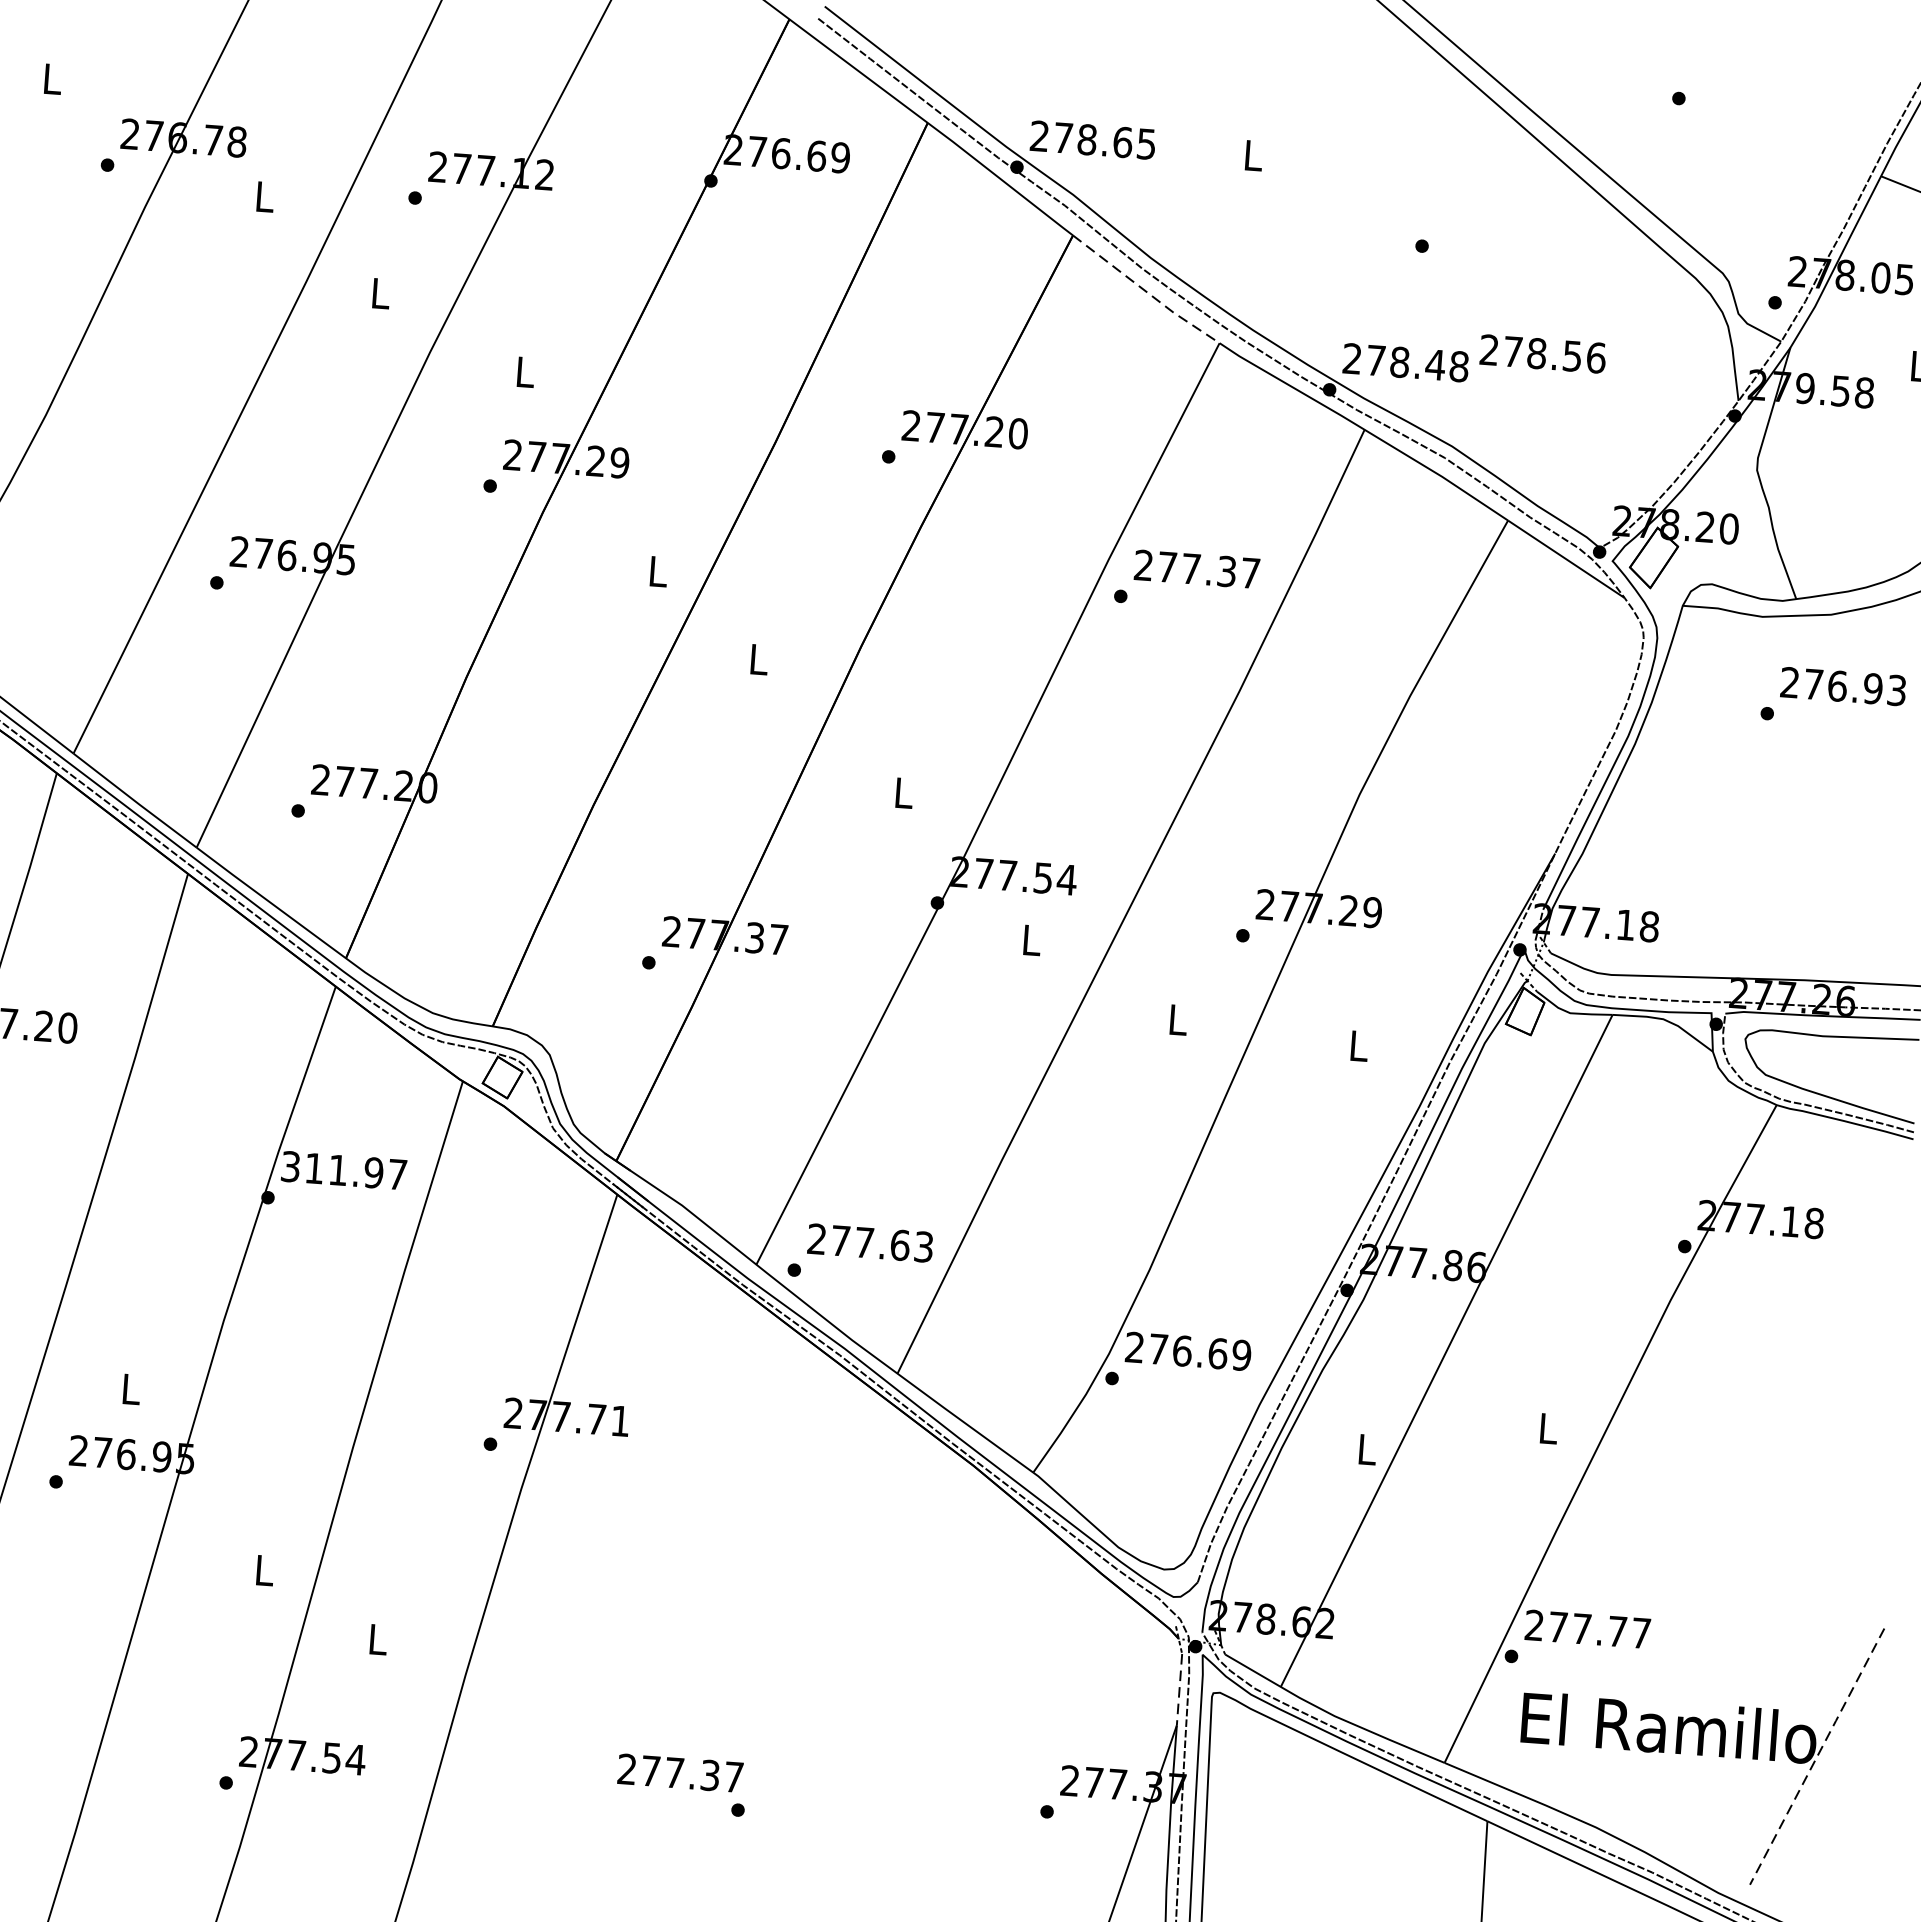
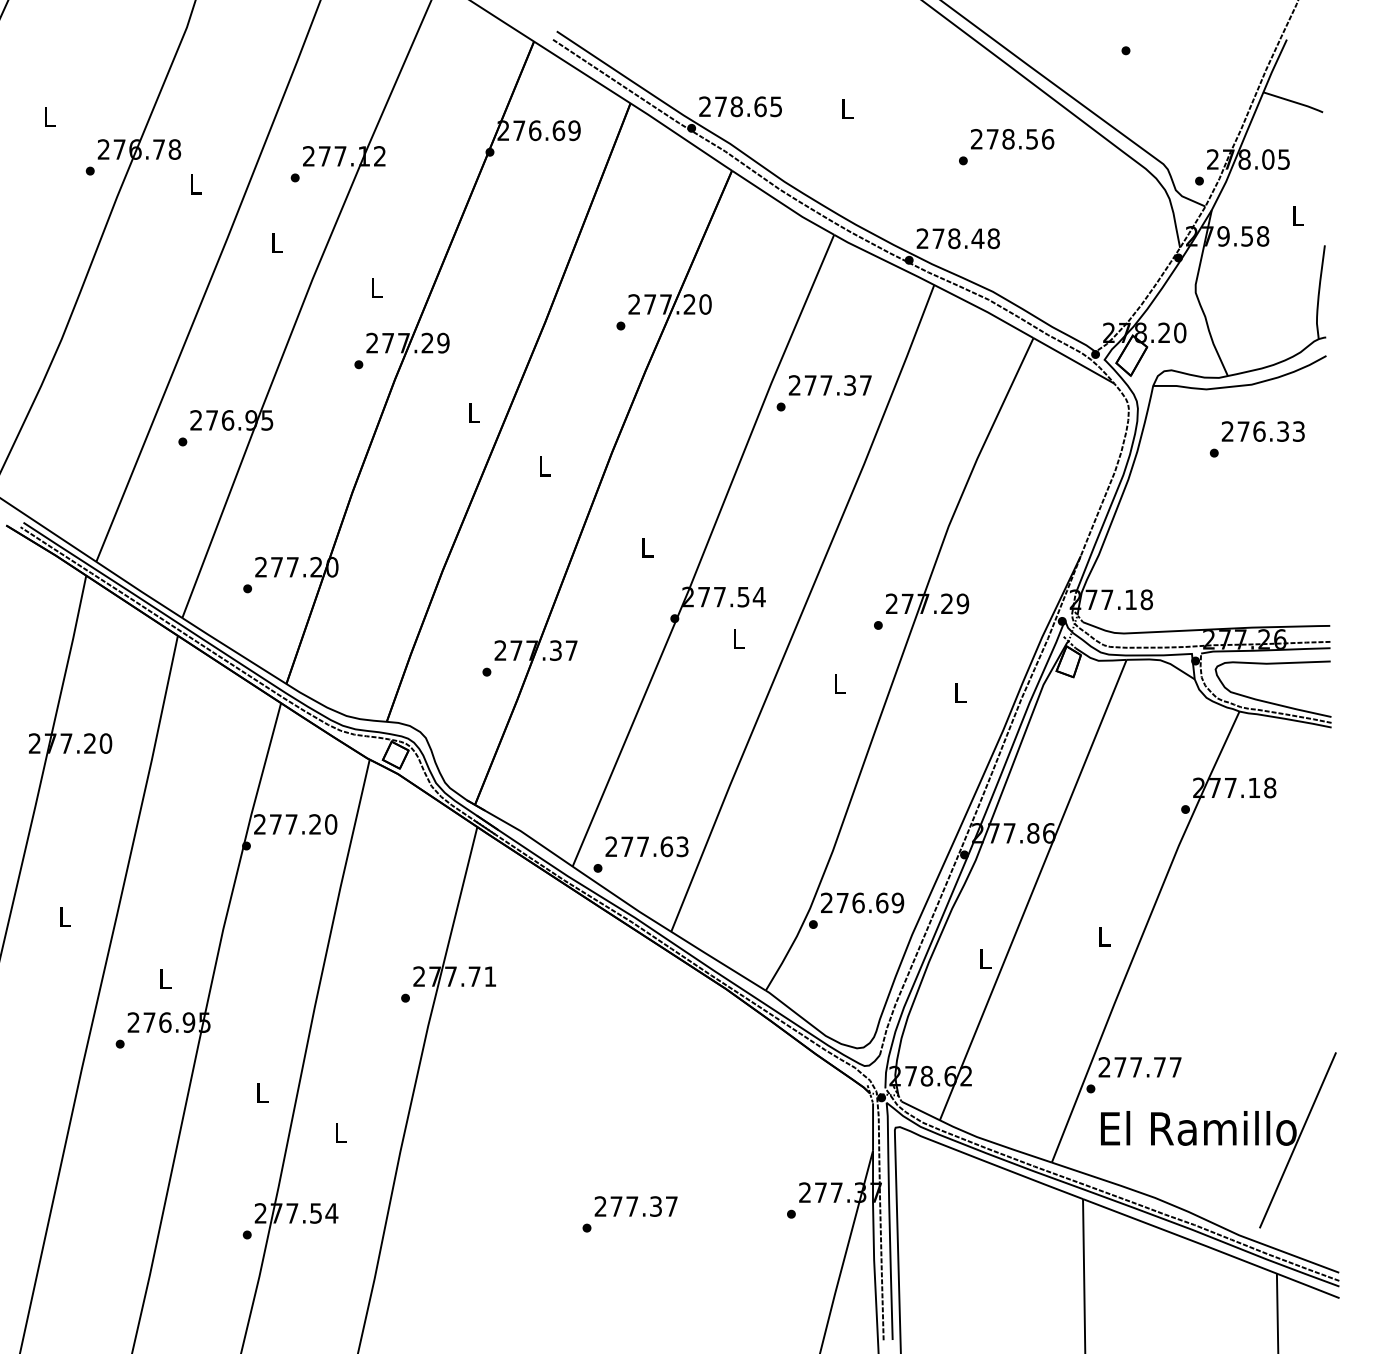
line: (1146, 291) -> (783, 204), dashed -> solid
text: (1542, 354) -> (1012, 139), moved
text: (1872, 688) -> (1282, 431), 276.93 -> 276.33
text: (344, 1170) -> (295, 824), 311.97 -> 277.20
line: (1180, 1690) -> (873, 1127), dashed -> solid
line: (1818, 1755) -> (1298, 1139), dashed -> solid
text: (679, 1773) -> (635, 1206), moved

